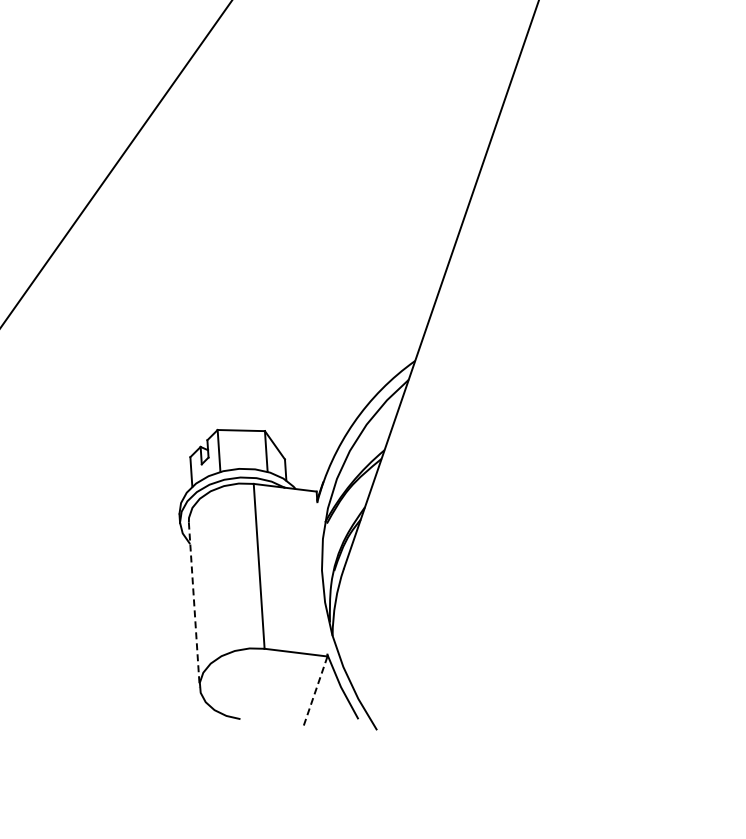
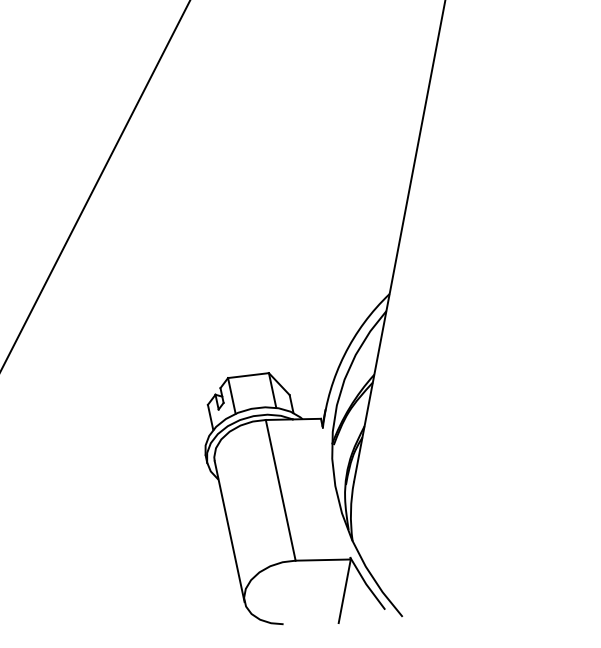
line: (194, 605) -> (229, 532), dashed -> solid
line: (315, 692) -> (344, 591), dashed -> solid

